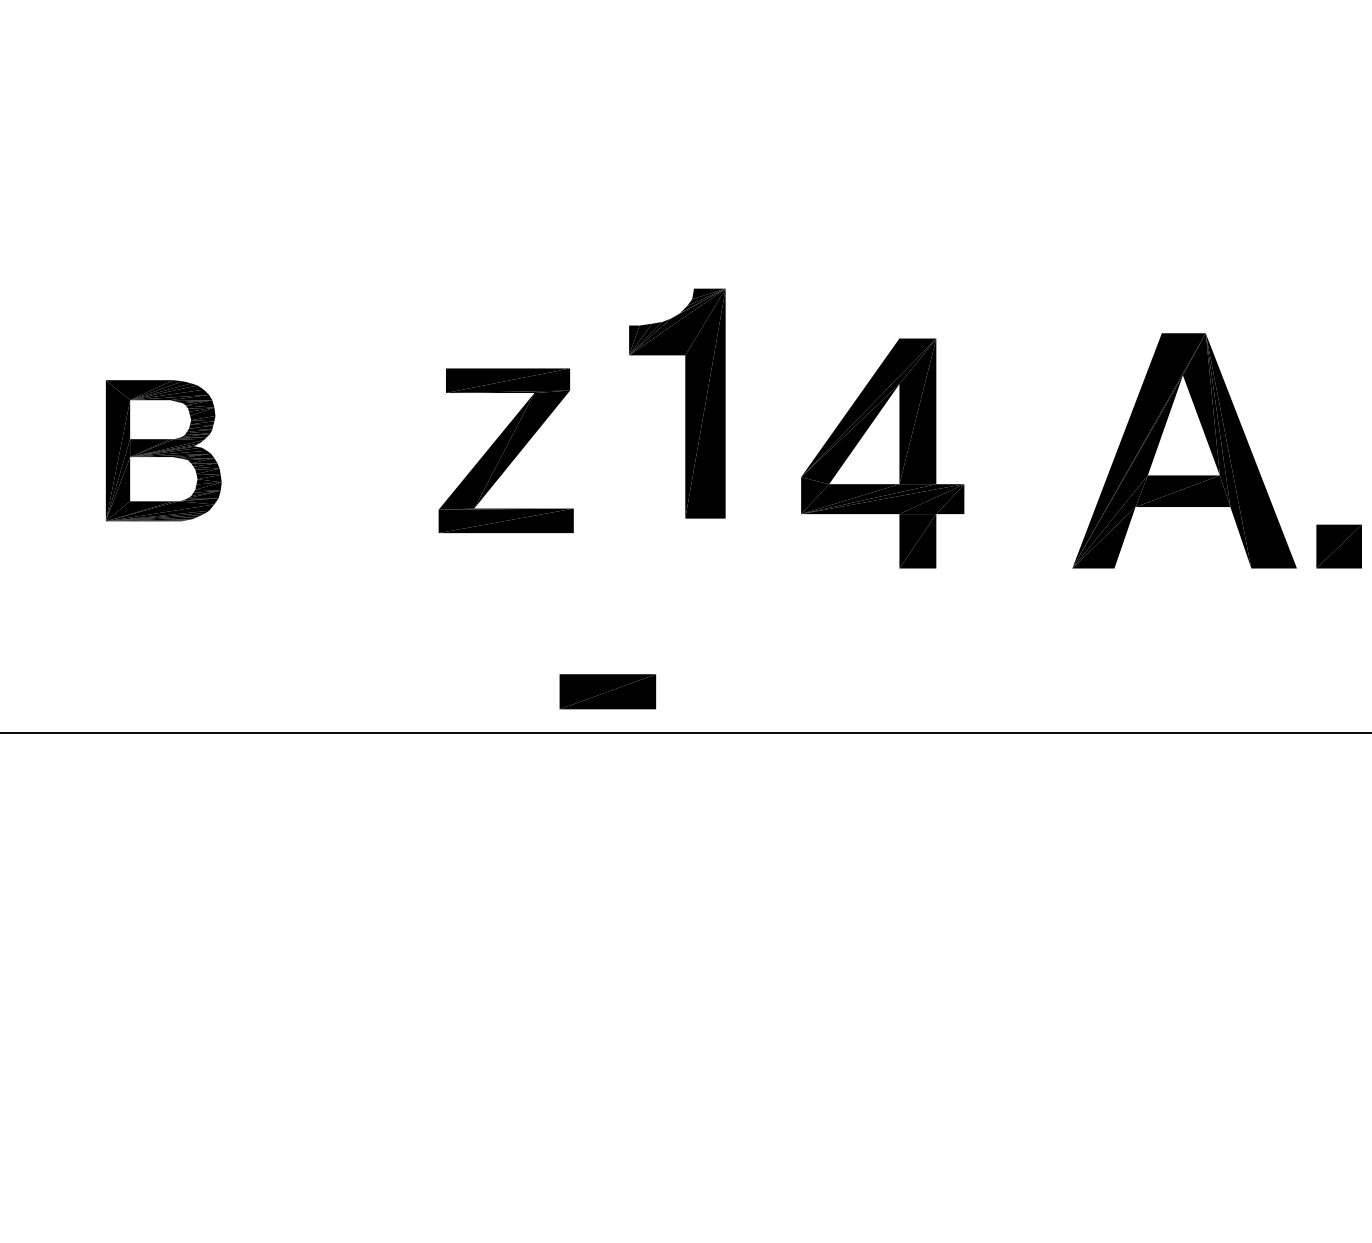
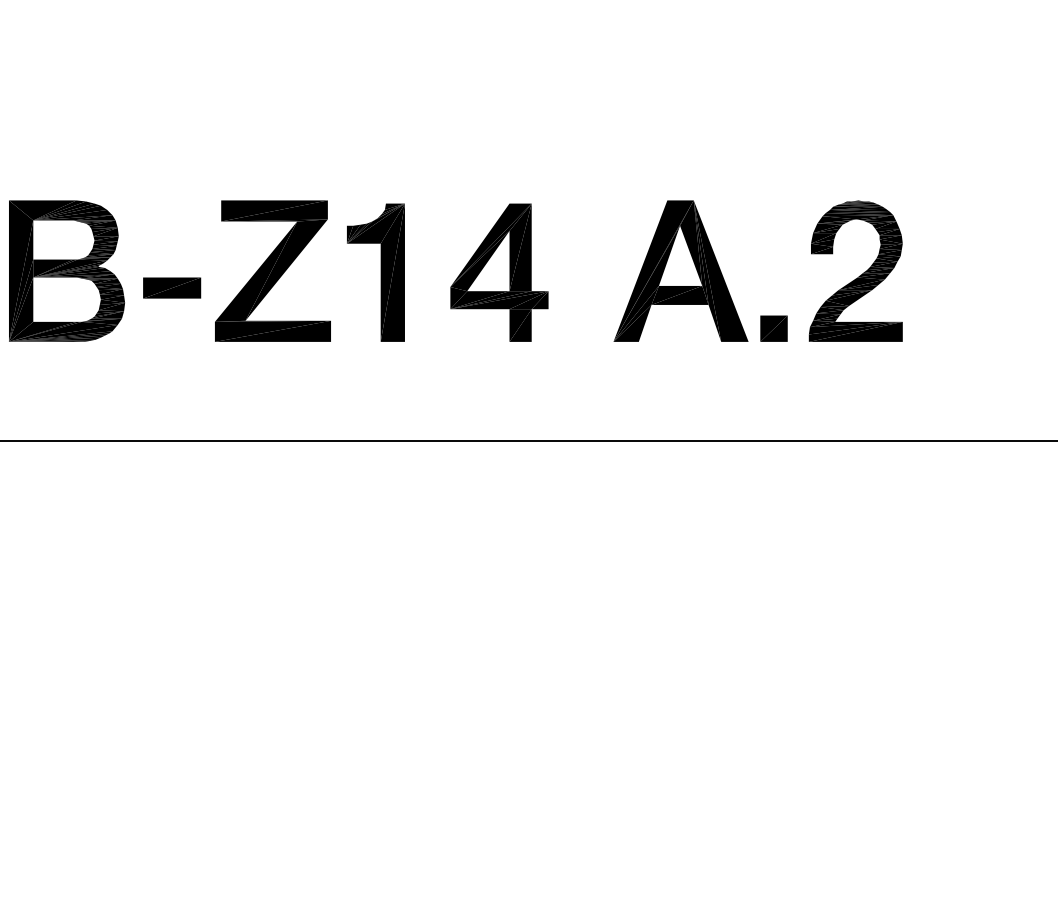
part: (676, 403) -> (375, 272), moved
part: (162, 449) -> (66, 270), size x1.67
part: (505, 449) -> (272, 270), size x1.43
part: (608, 690) -> (172, 287), moved

